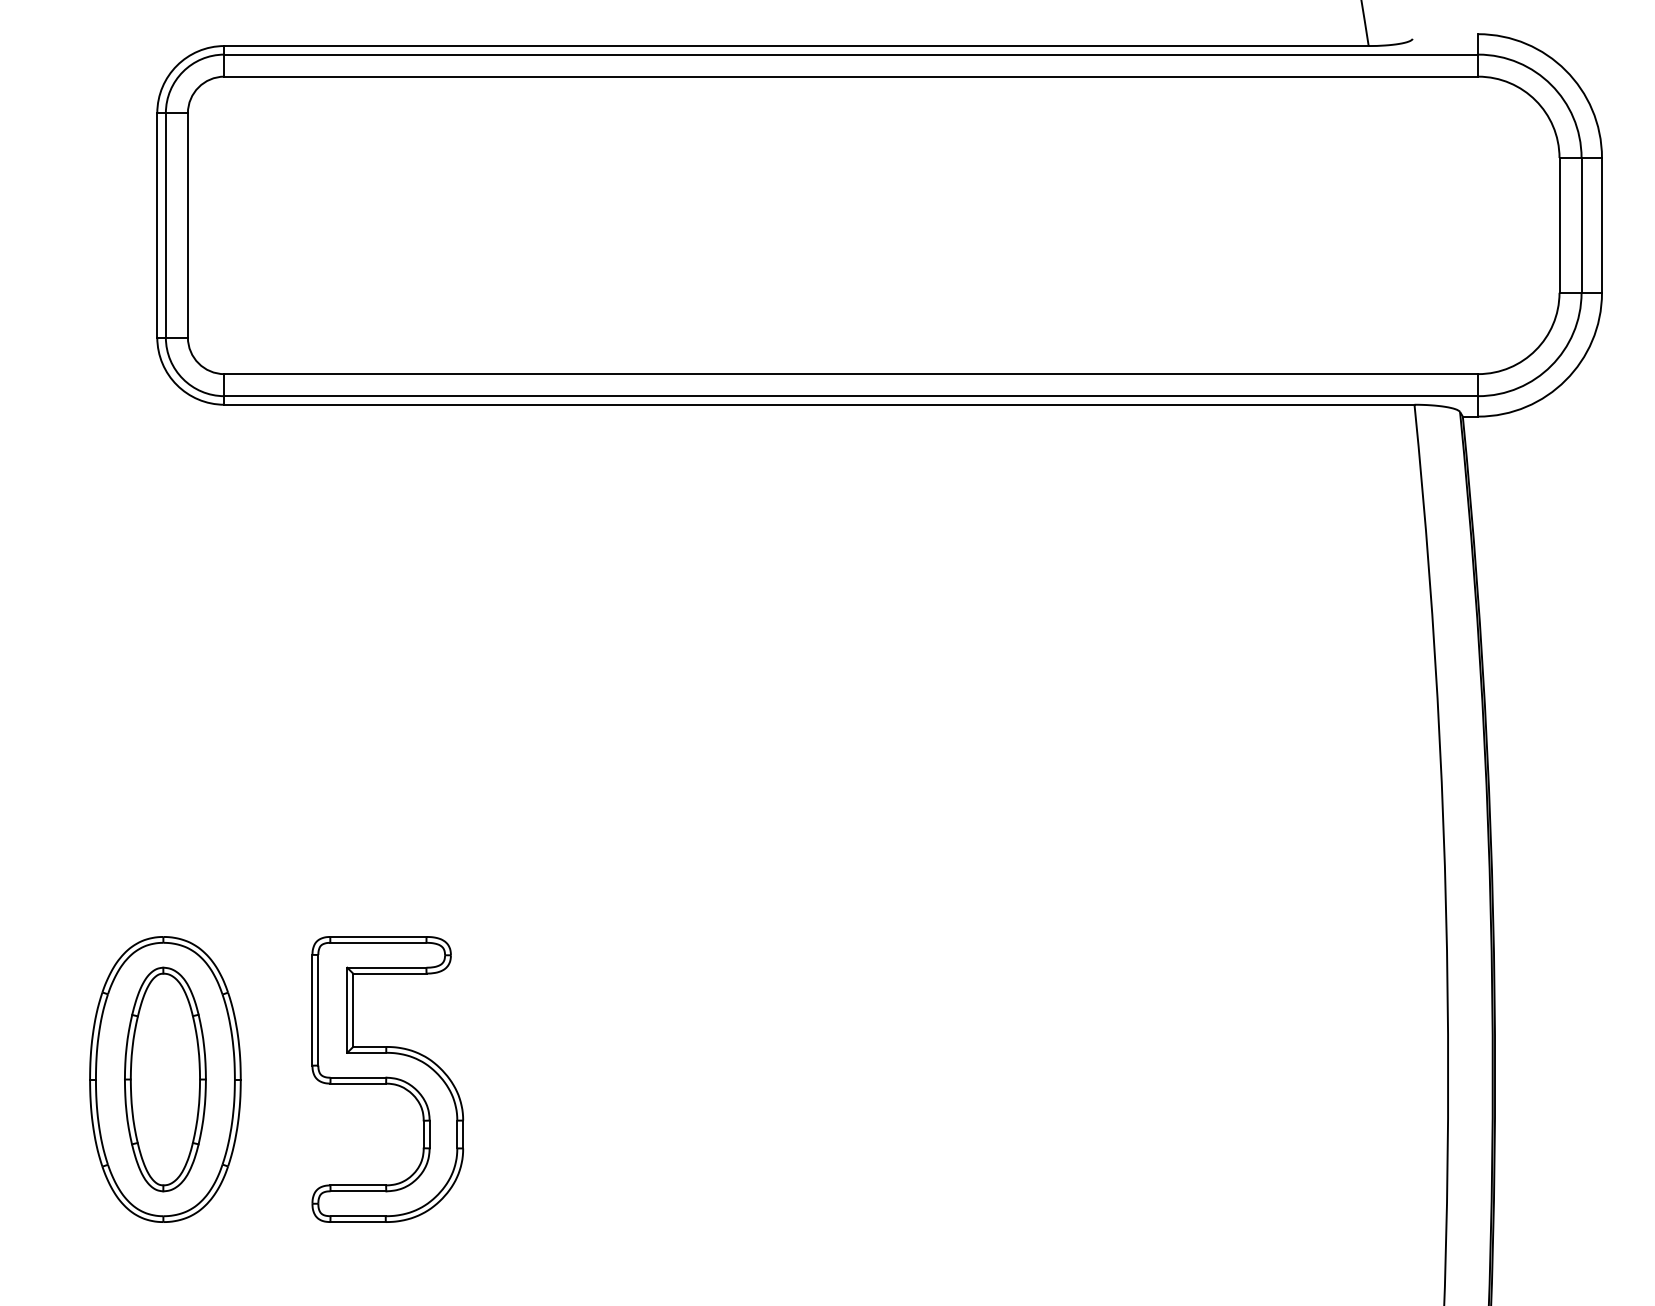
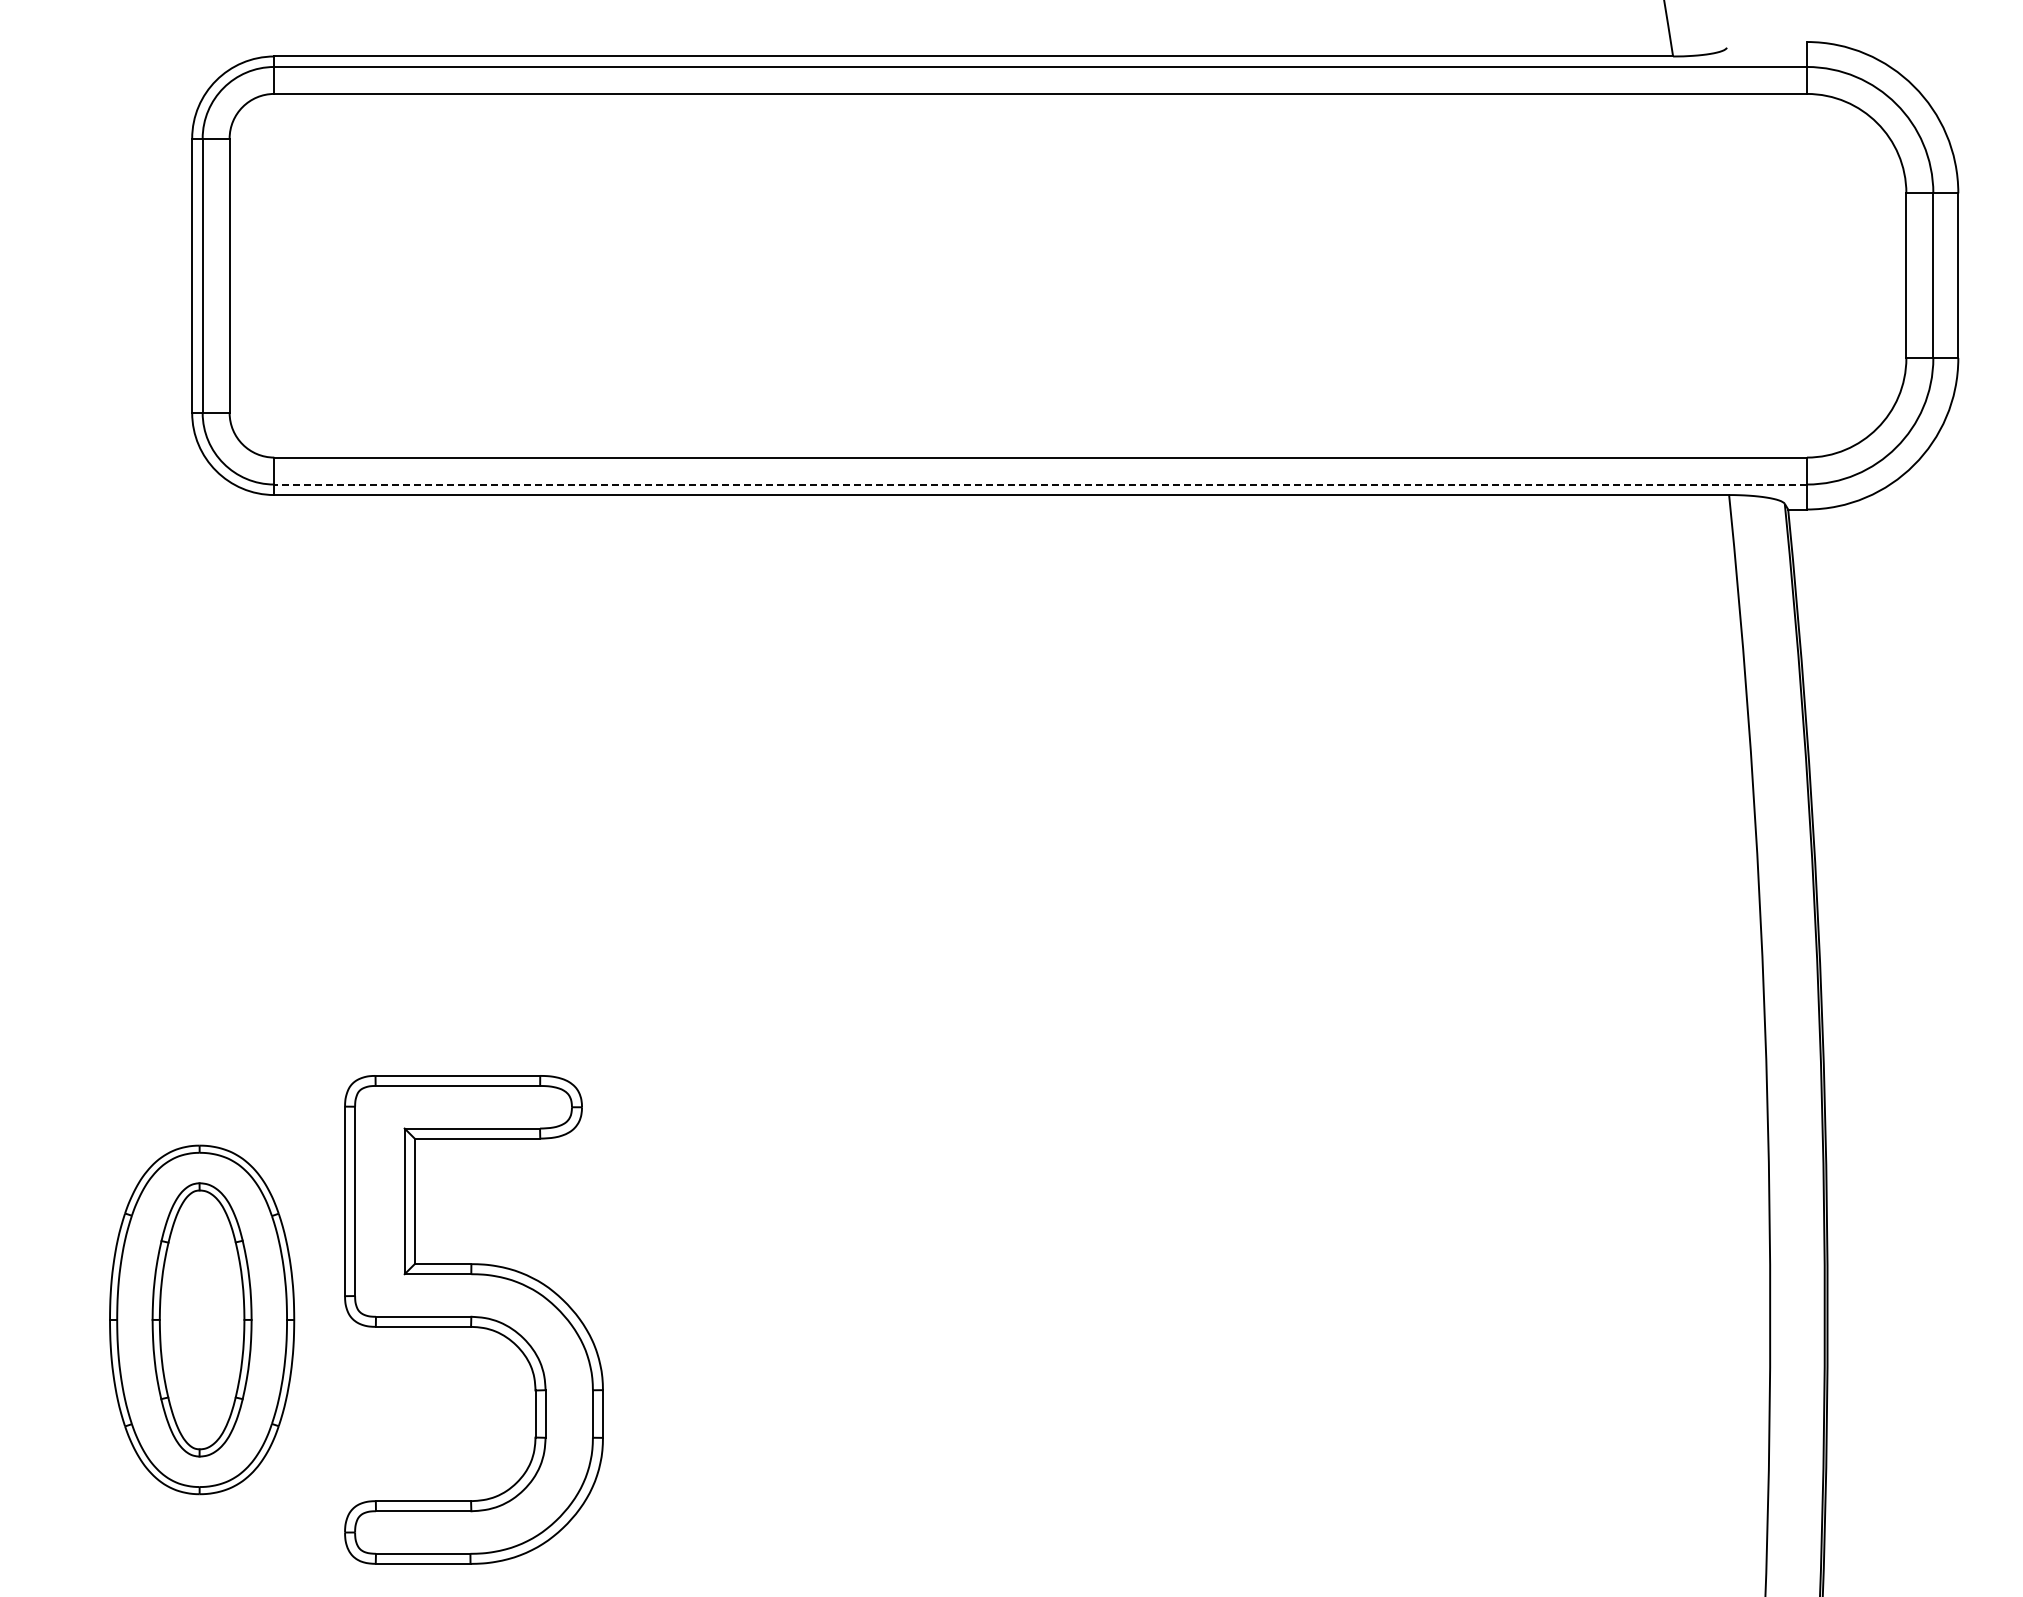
line: (851, 396) -> (1040, 484), solid -> dashed
part: (387, 1079) -> (473, 1319), size x1.4

